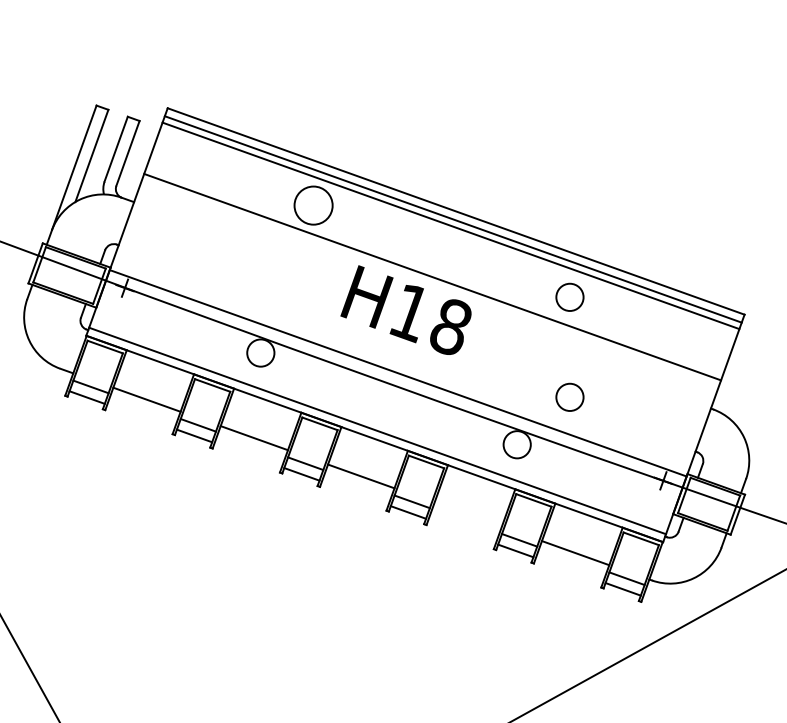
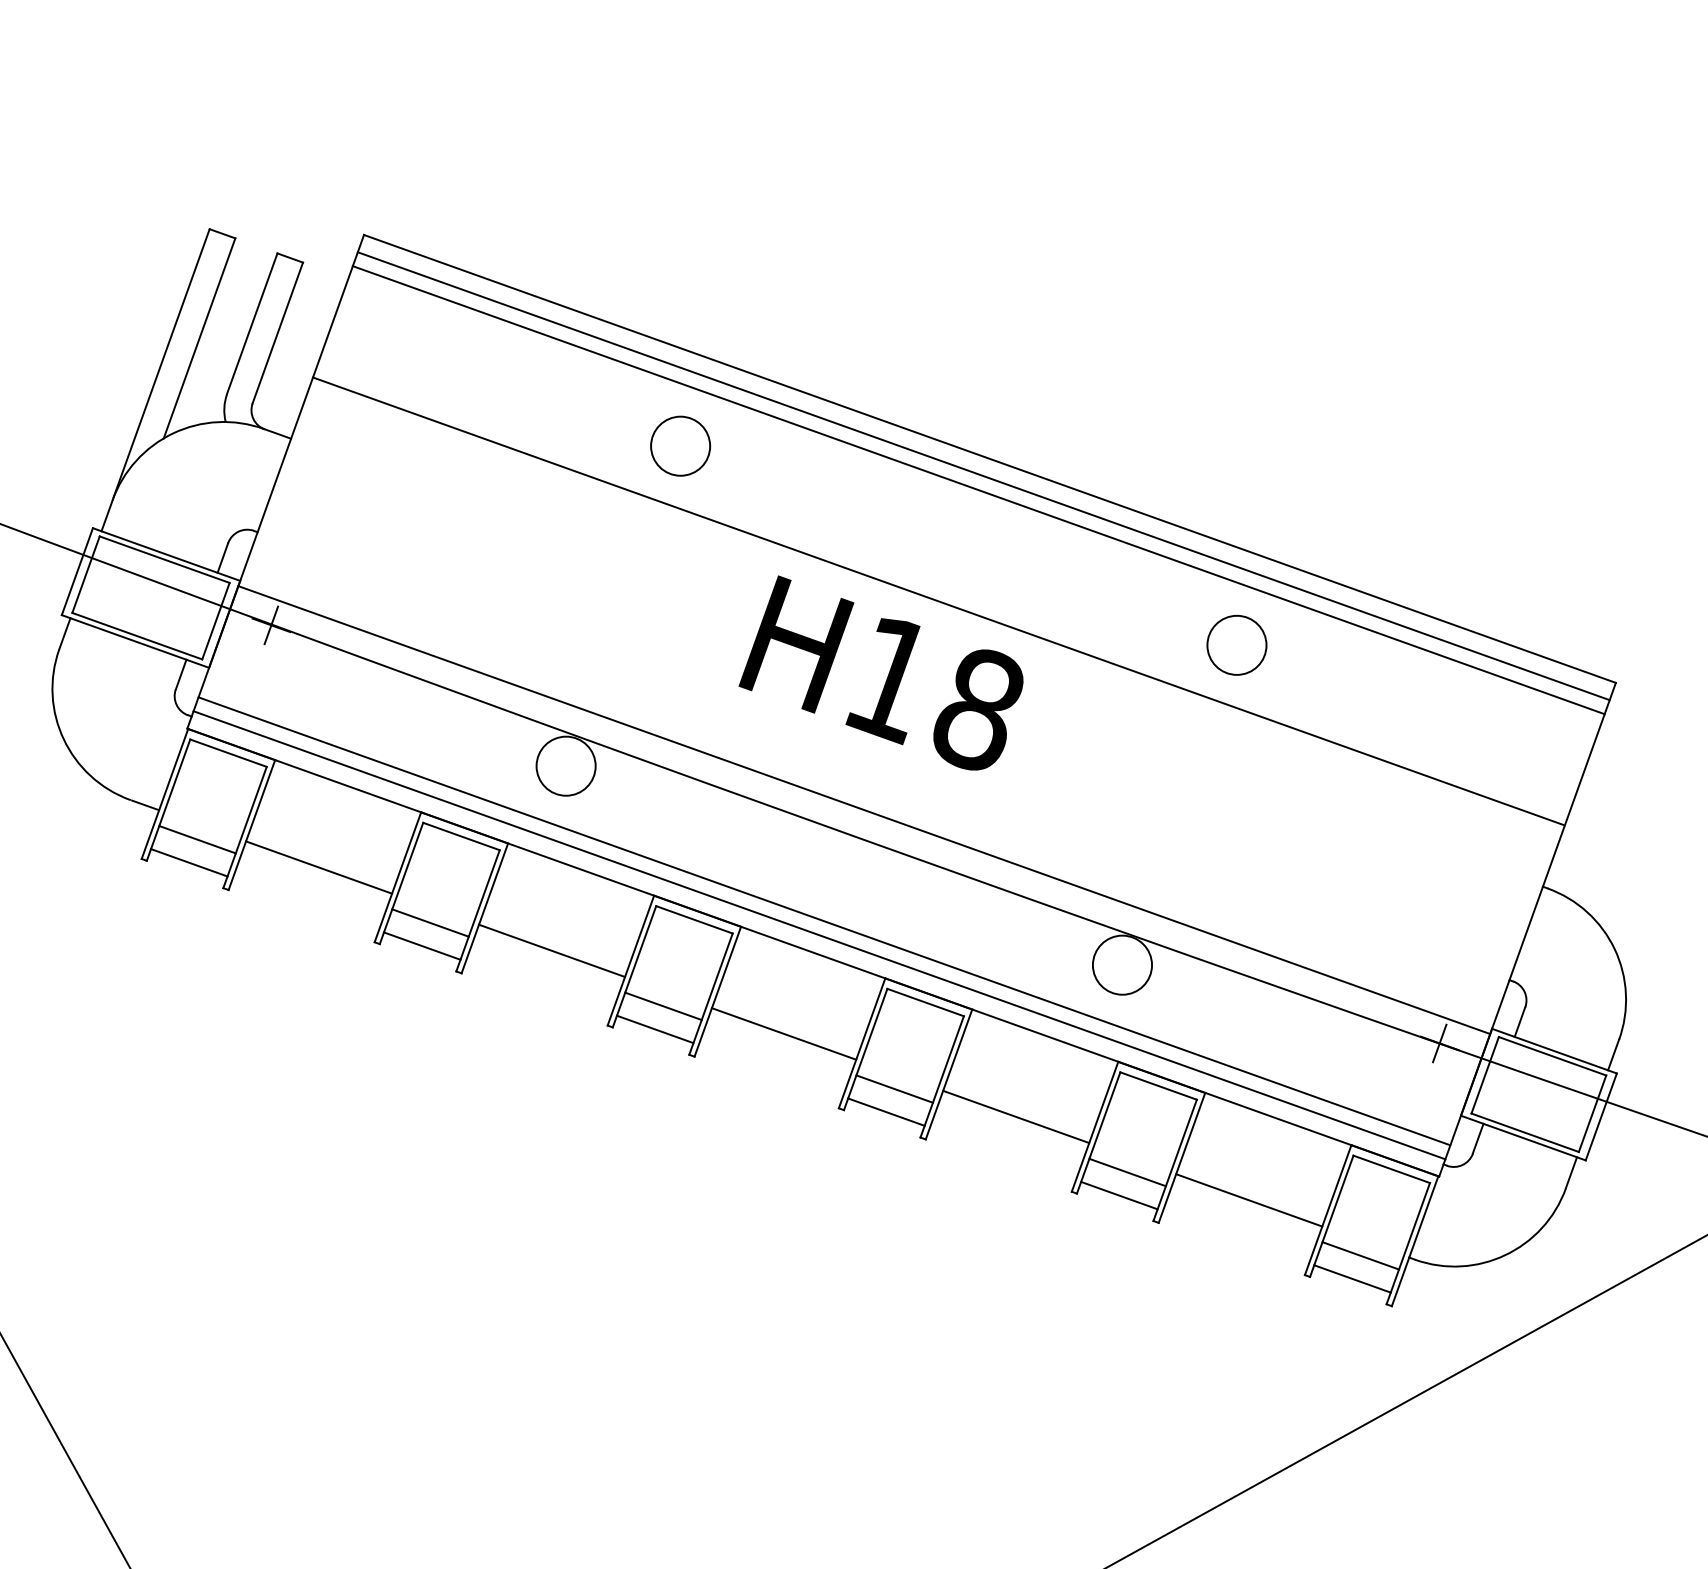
circle: (313, 205) -> (680, 445), size x0.71
circle: (569, 396) -> (1235, 860), removed
line: (379, 424) -> (823, 921), added
line: (467, 514) -> (1014, 1116), added

